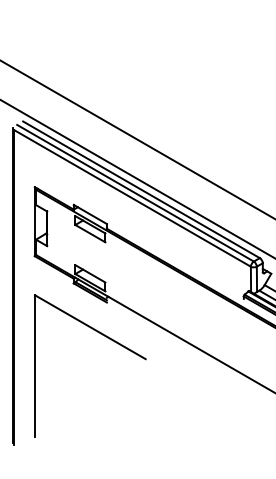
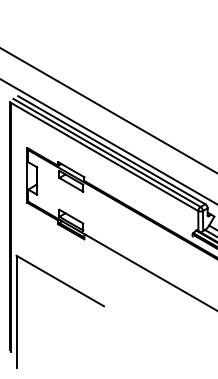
part: (107, 338) -> (73, 289), moved

